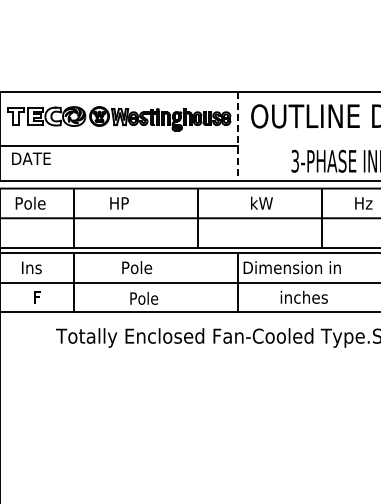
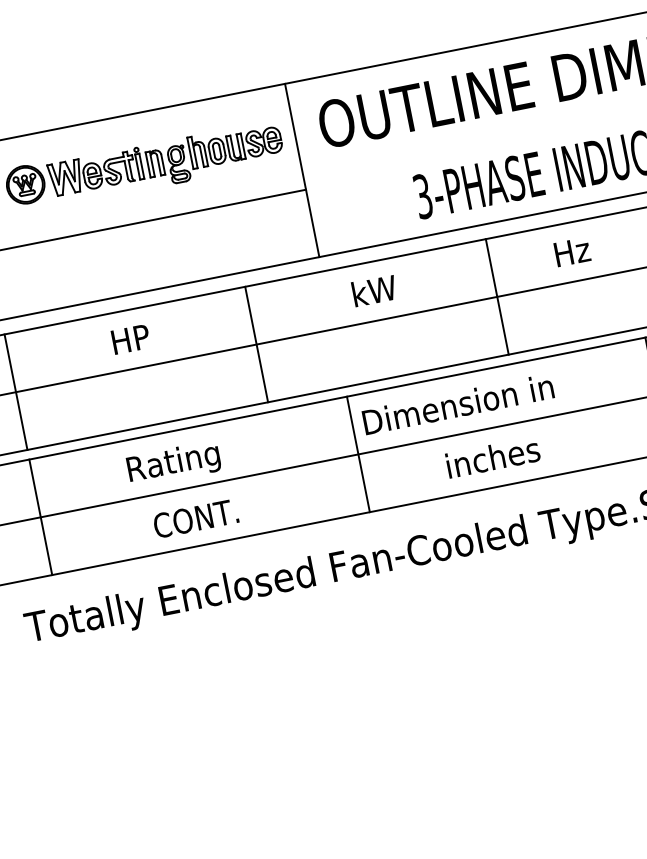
line: (237, 136) -> (301, 170), dashed -> solid
text: (119, 203) -> (130, 339), moved
text: (146, 269) -> (175, 463), Pole -> Rating
text: (150, 297) -> (194, 516), Pole -> CONT.

